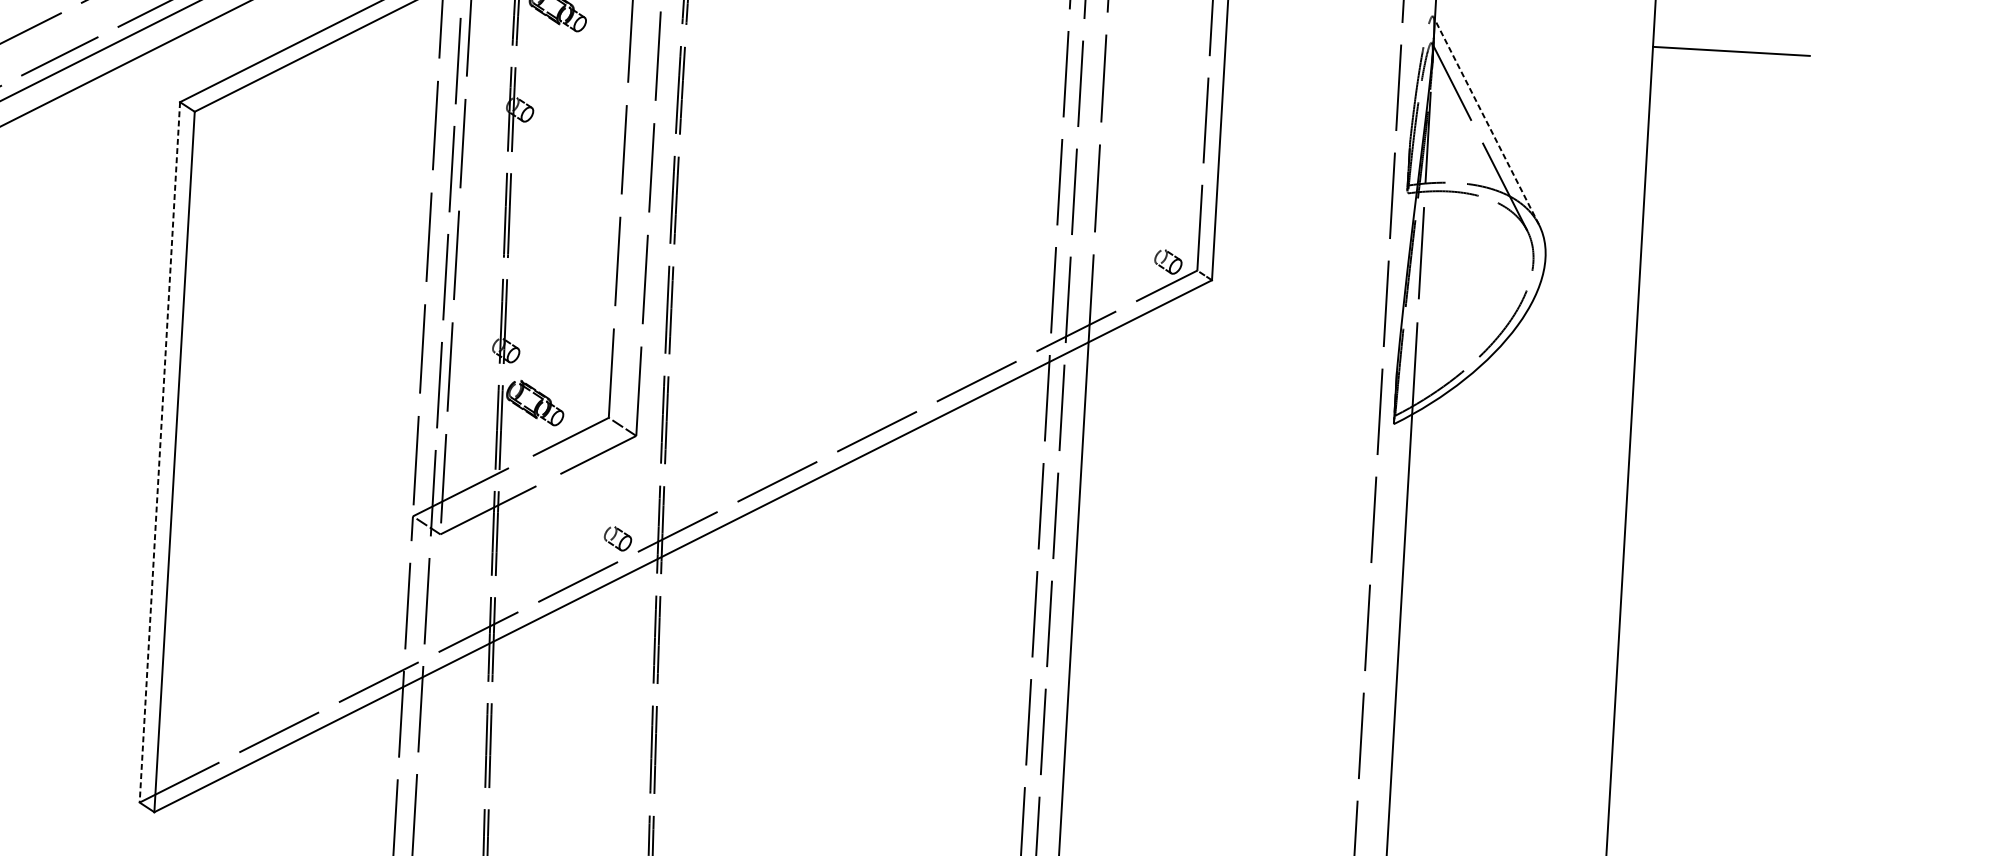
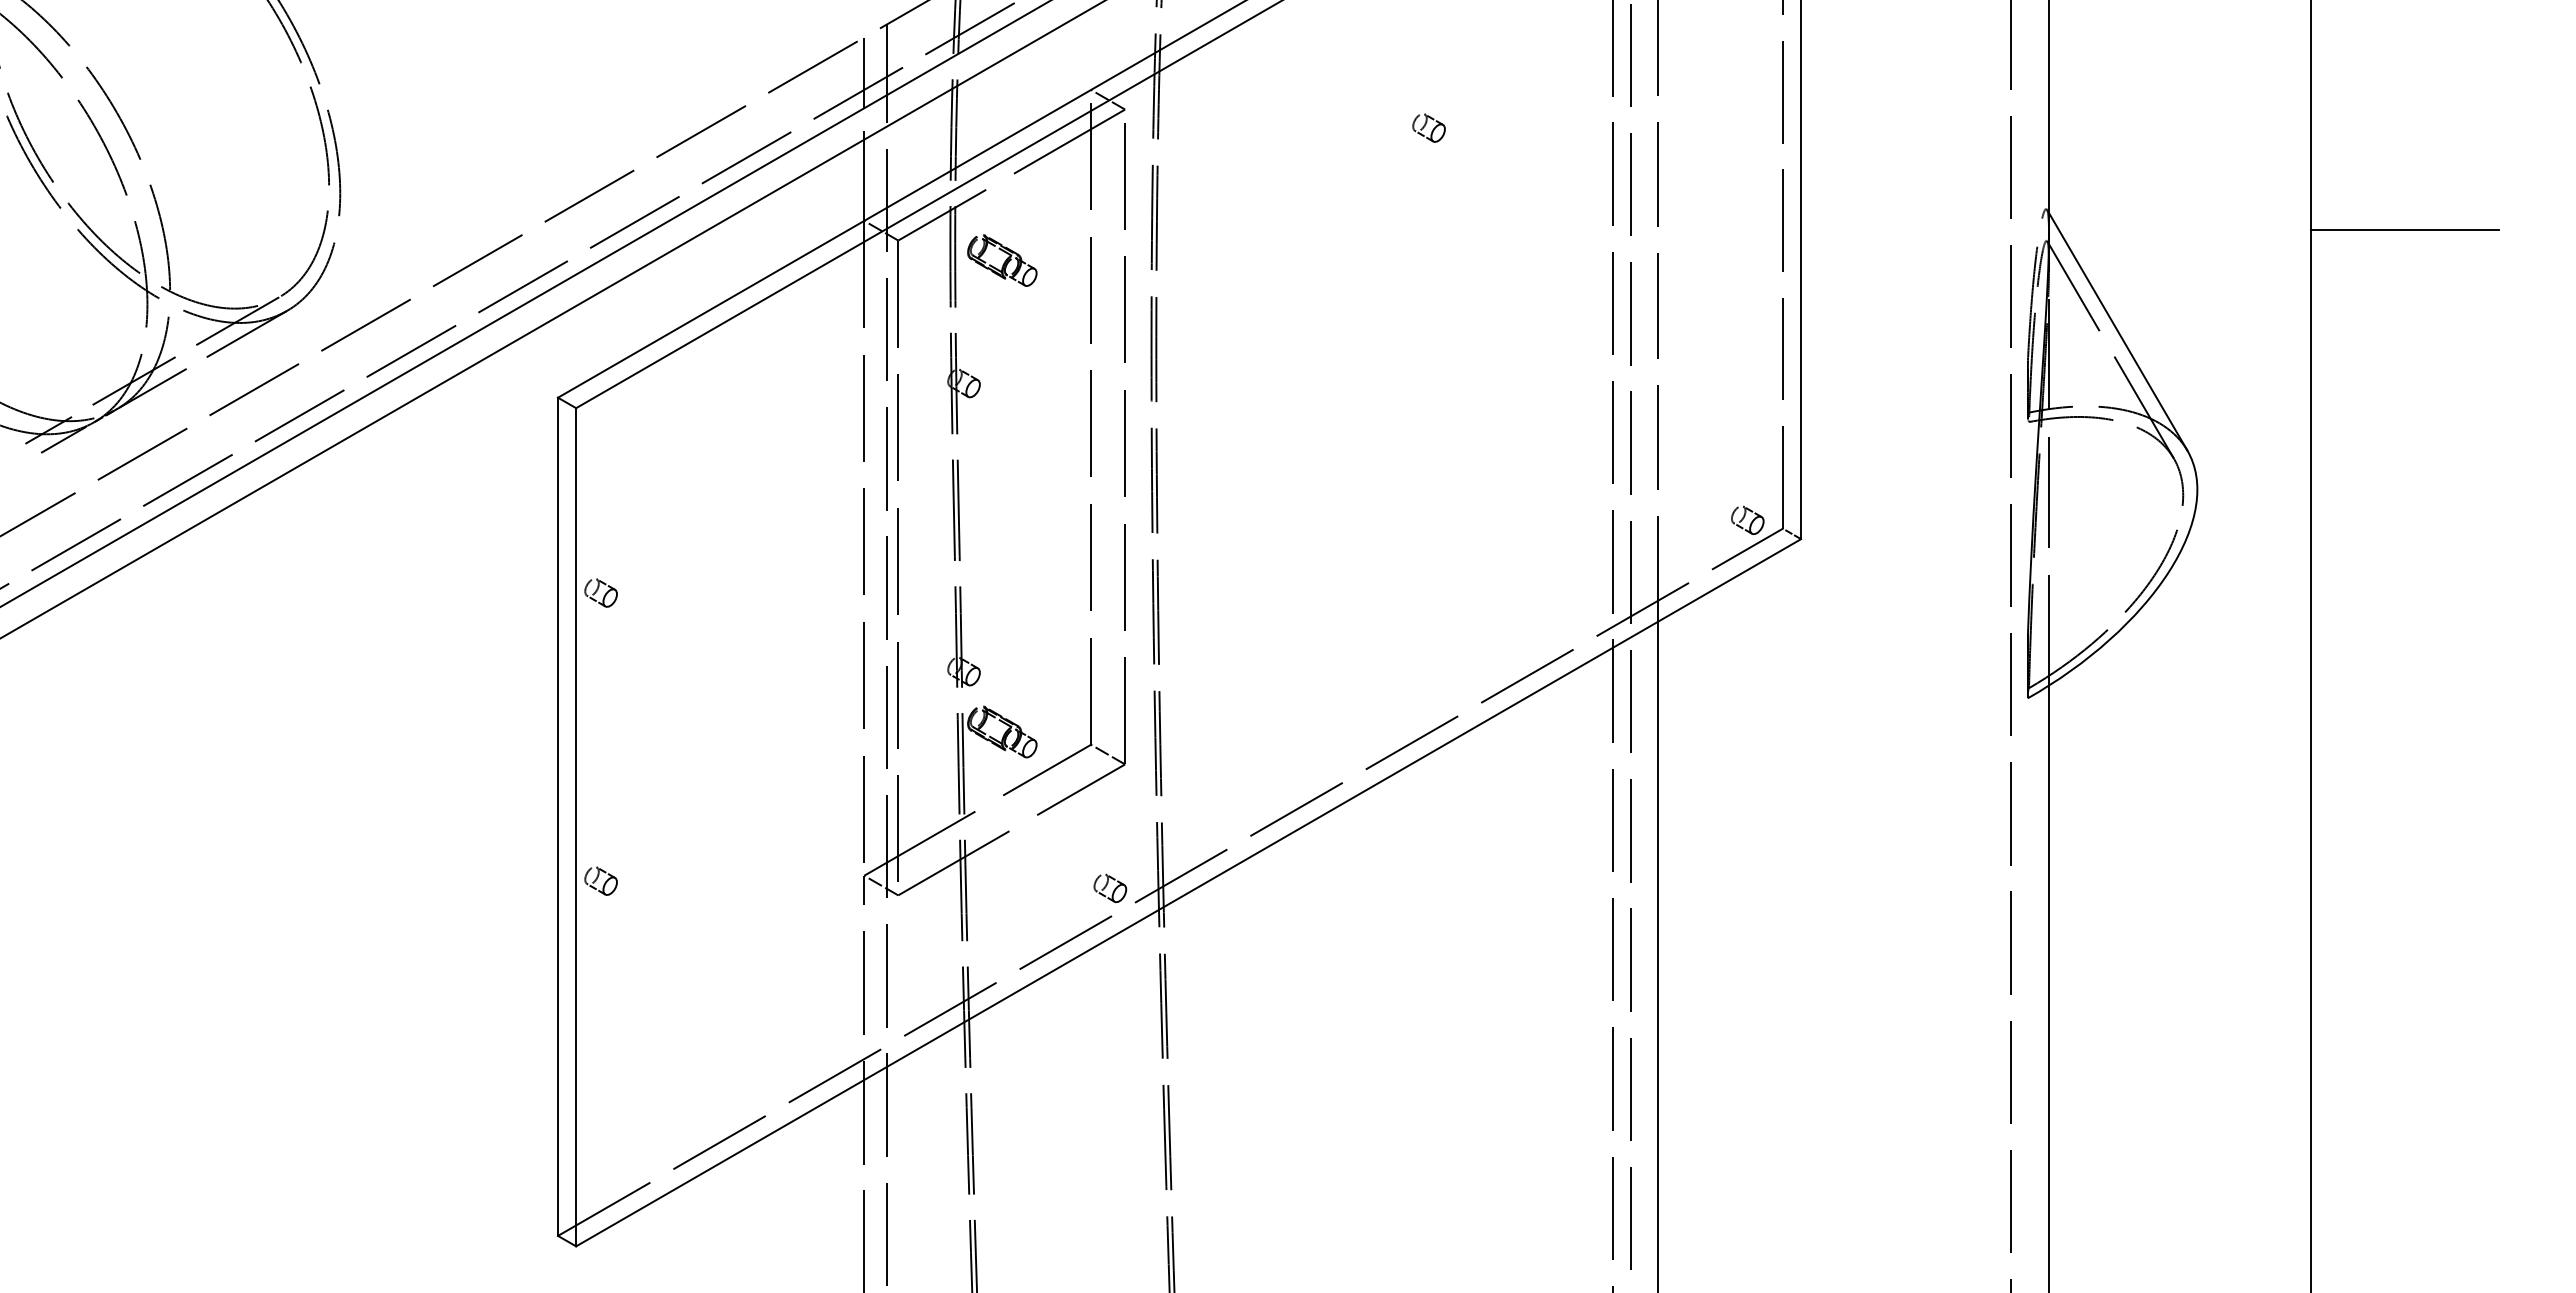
line: (1486, 121) -> (2117, 331), dashed -> solid
part: (206, 266) -> (600, 592), added
line: (160, 452) -> (558, 817), dashed -> solid
part: (192, 507) -> (600, 880), added

